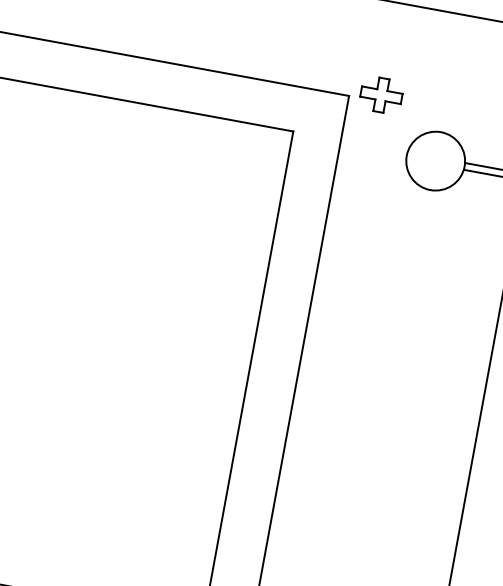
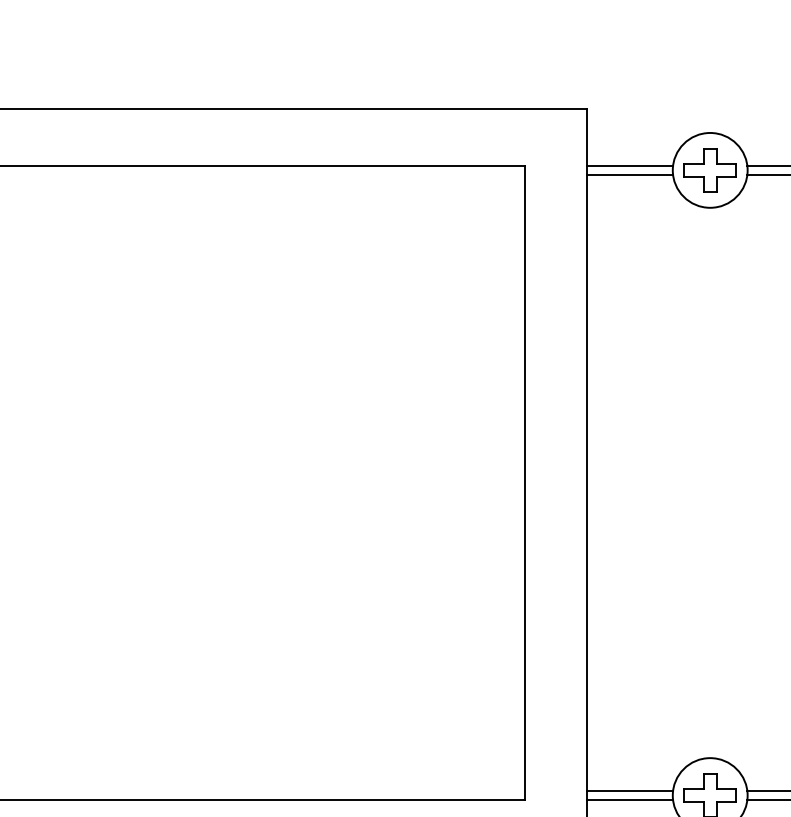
part: (380, 95) -> (709, 170), moved
line: (373, 146) -> (629, 166), added
line: (372, 152) -> (629, 174), added

